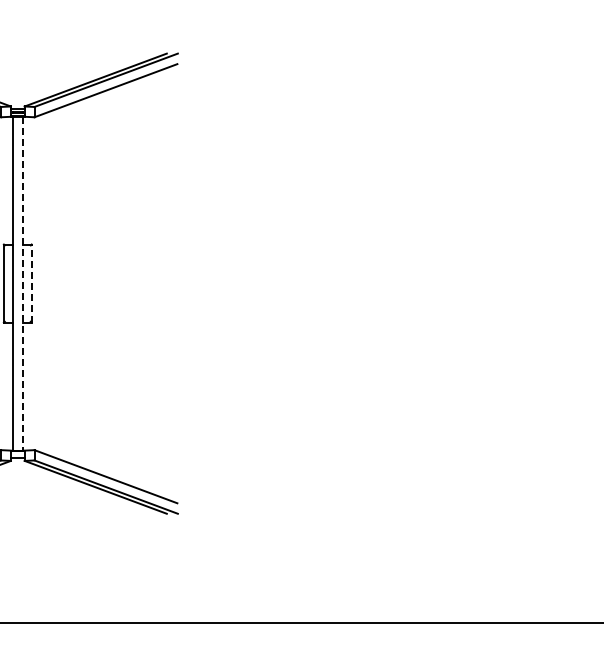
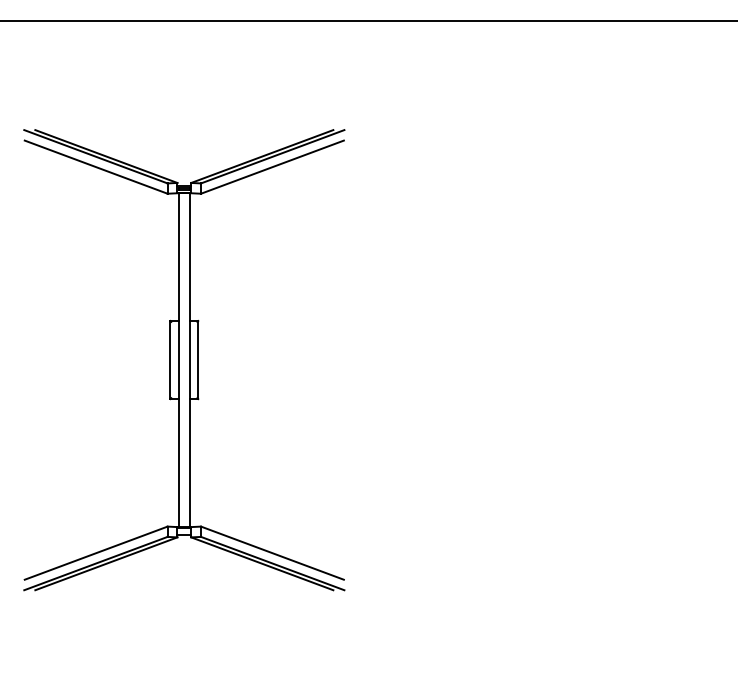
line: (31, 283) -> (198, 359), dashed -> solid
line: (22, 284) -> (189, 360), dashed -> solid

